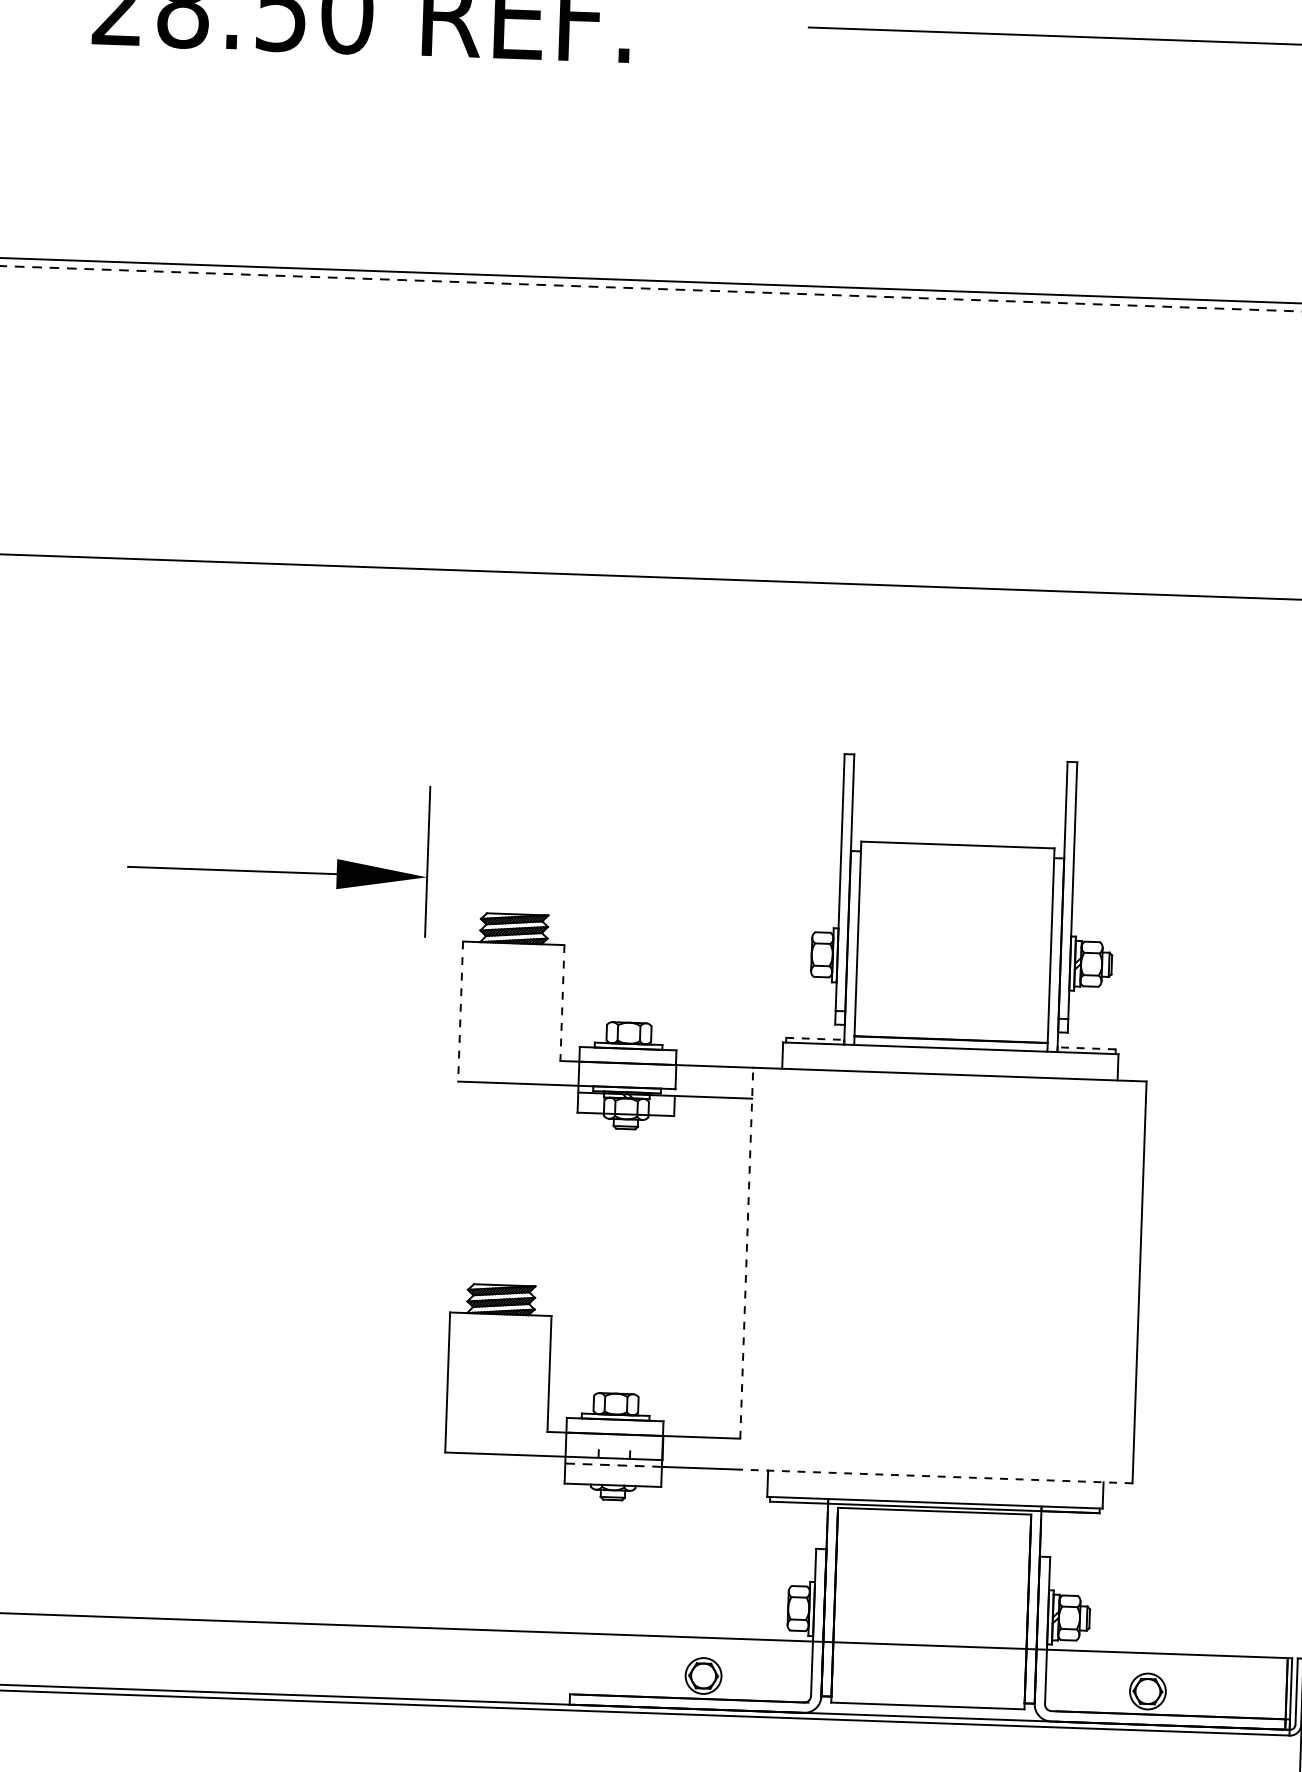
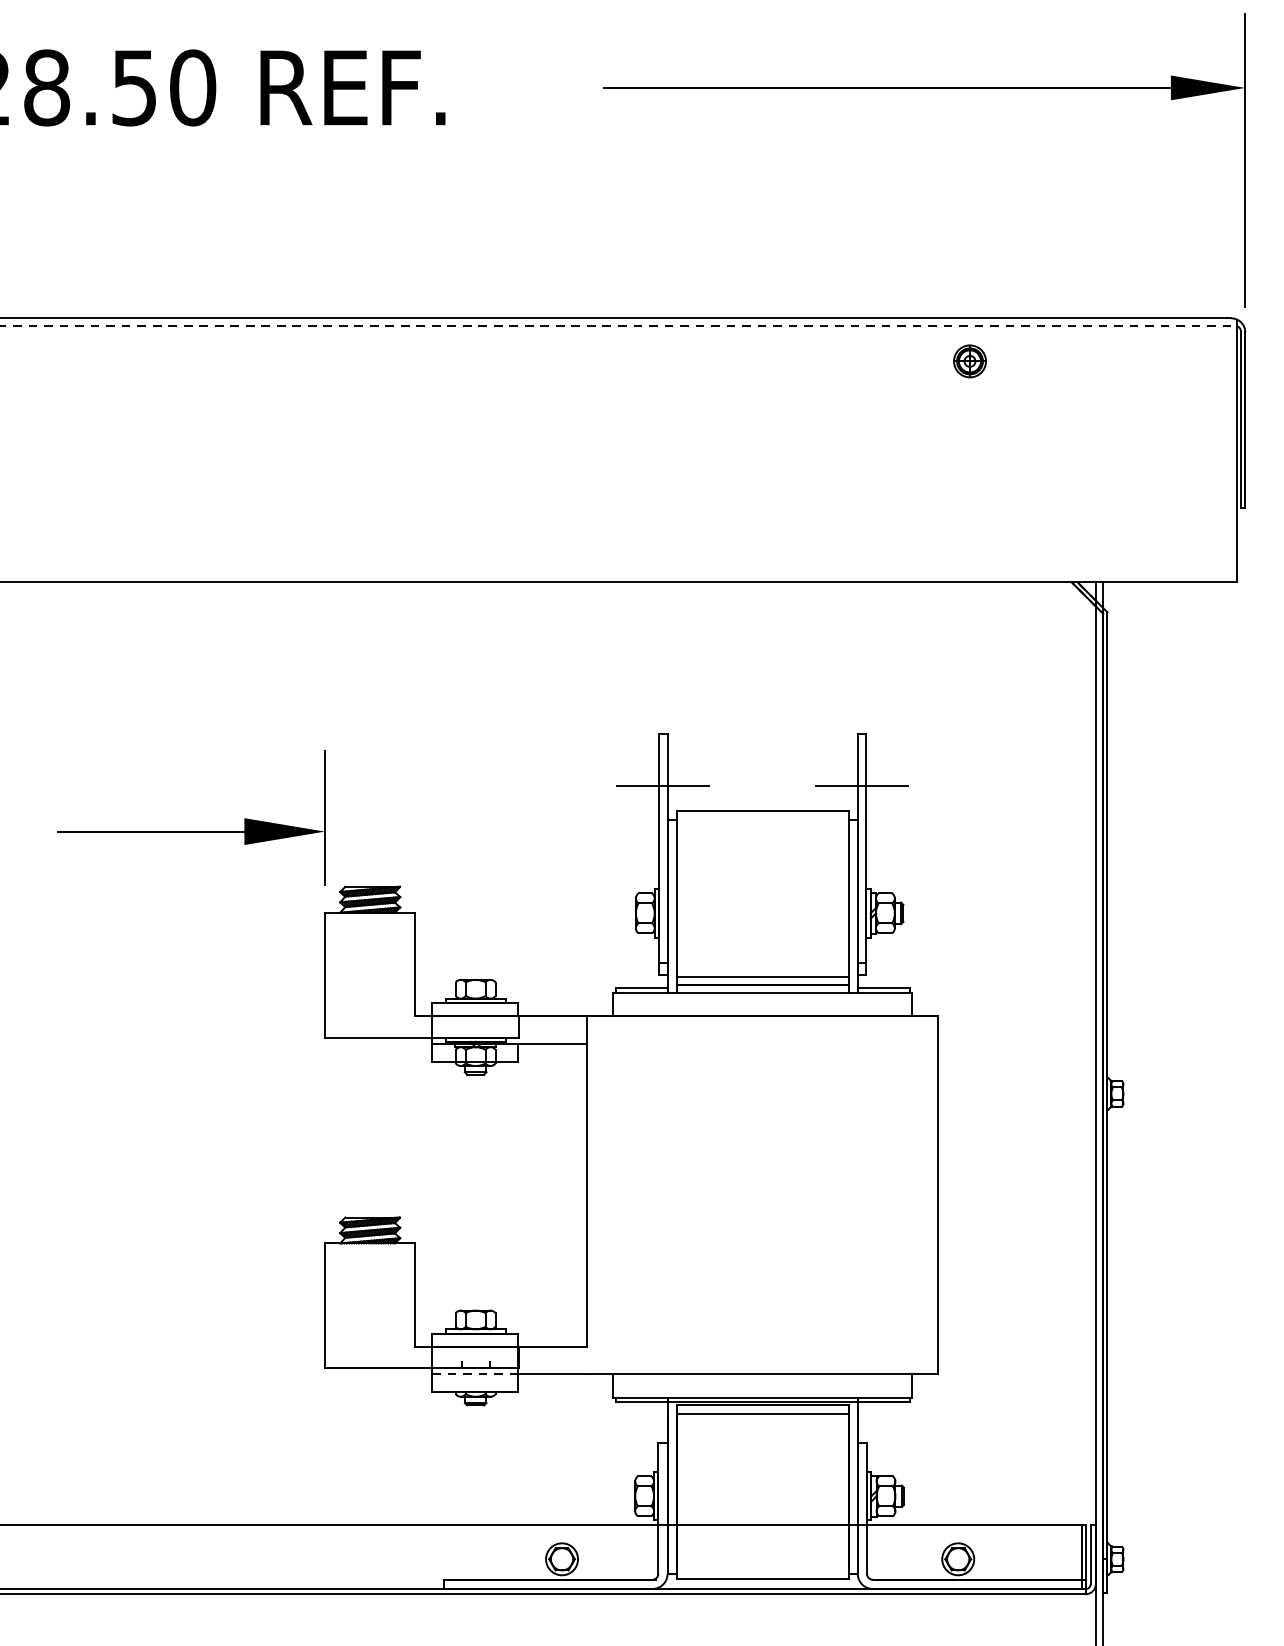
part: (1207, 348) -> (969, 361), added
line: (847, 812) -> (663, 785), added
line: (1069, 819) -> (861, 785), added
part: (277, 871) -> (191, 831), moved
line: (562, 1003) -> (415, 964), dashed -> solid
line: (461, 1011) -> (325, 975), dashed -> solid
line: (951, 1030) -> (762, 976), added
line: (815, 1038) -> (641, 988), dashed -> solid
line: (1086, 1048) -> (883, 988), dashed -> solid
line: (746, 1252) -> (587, 1180), dashed -> solid
line: (935, 1476) -> (762, 1374), dashed -> solid
line: (934, 1520) -> (762, 1413), added

